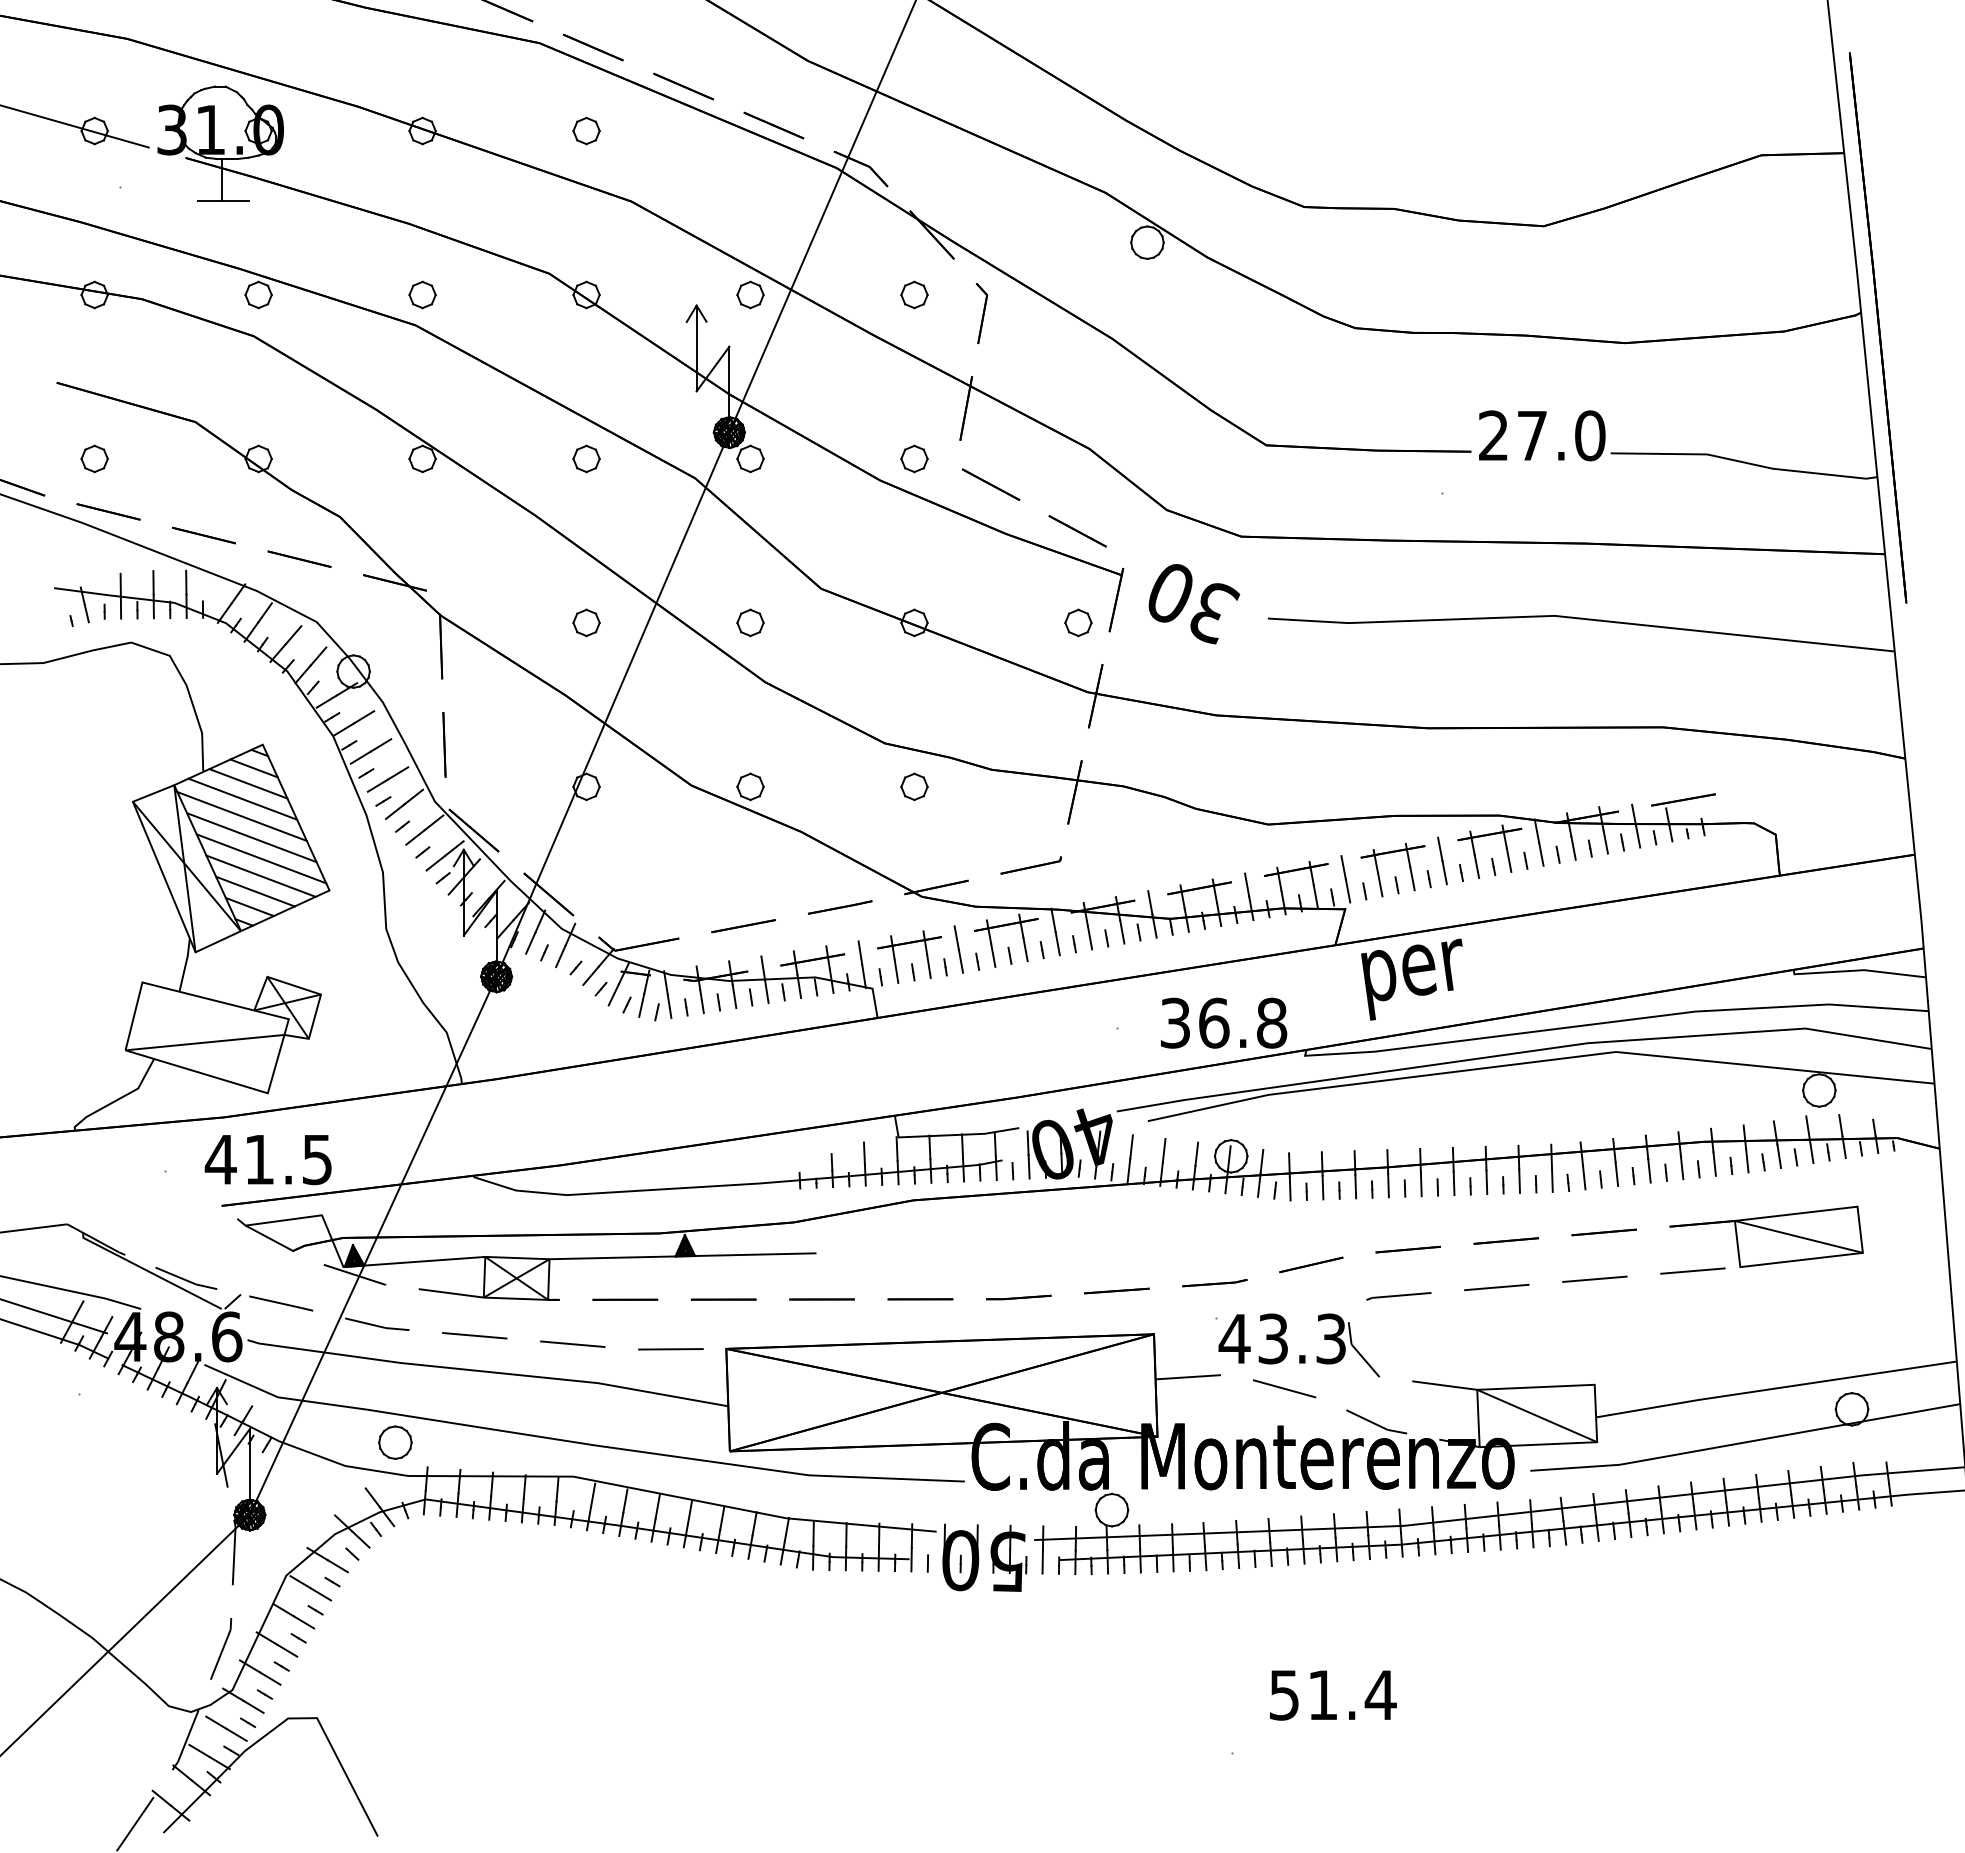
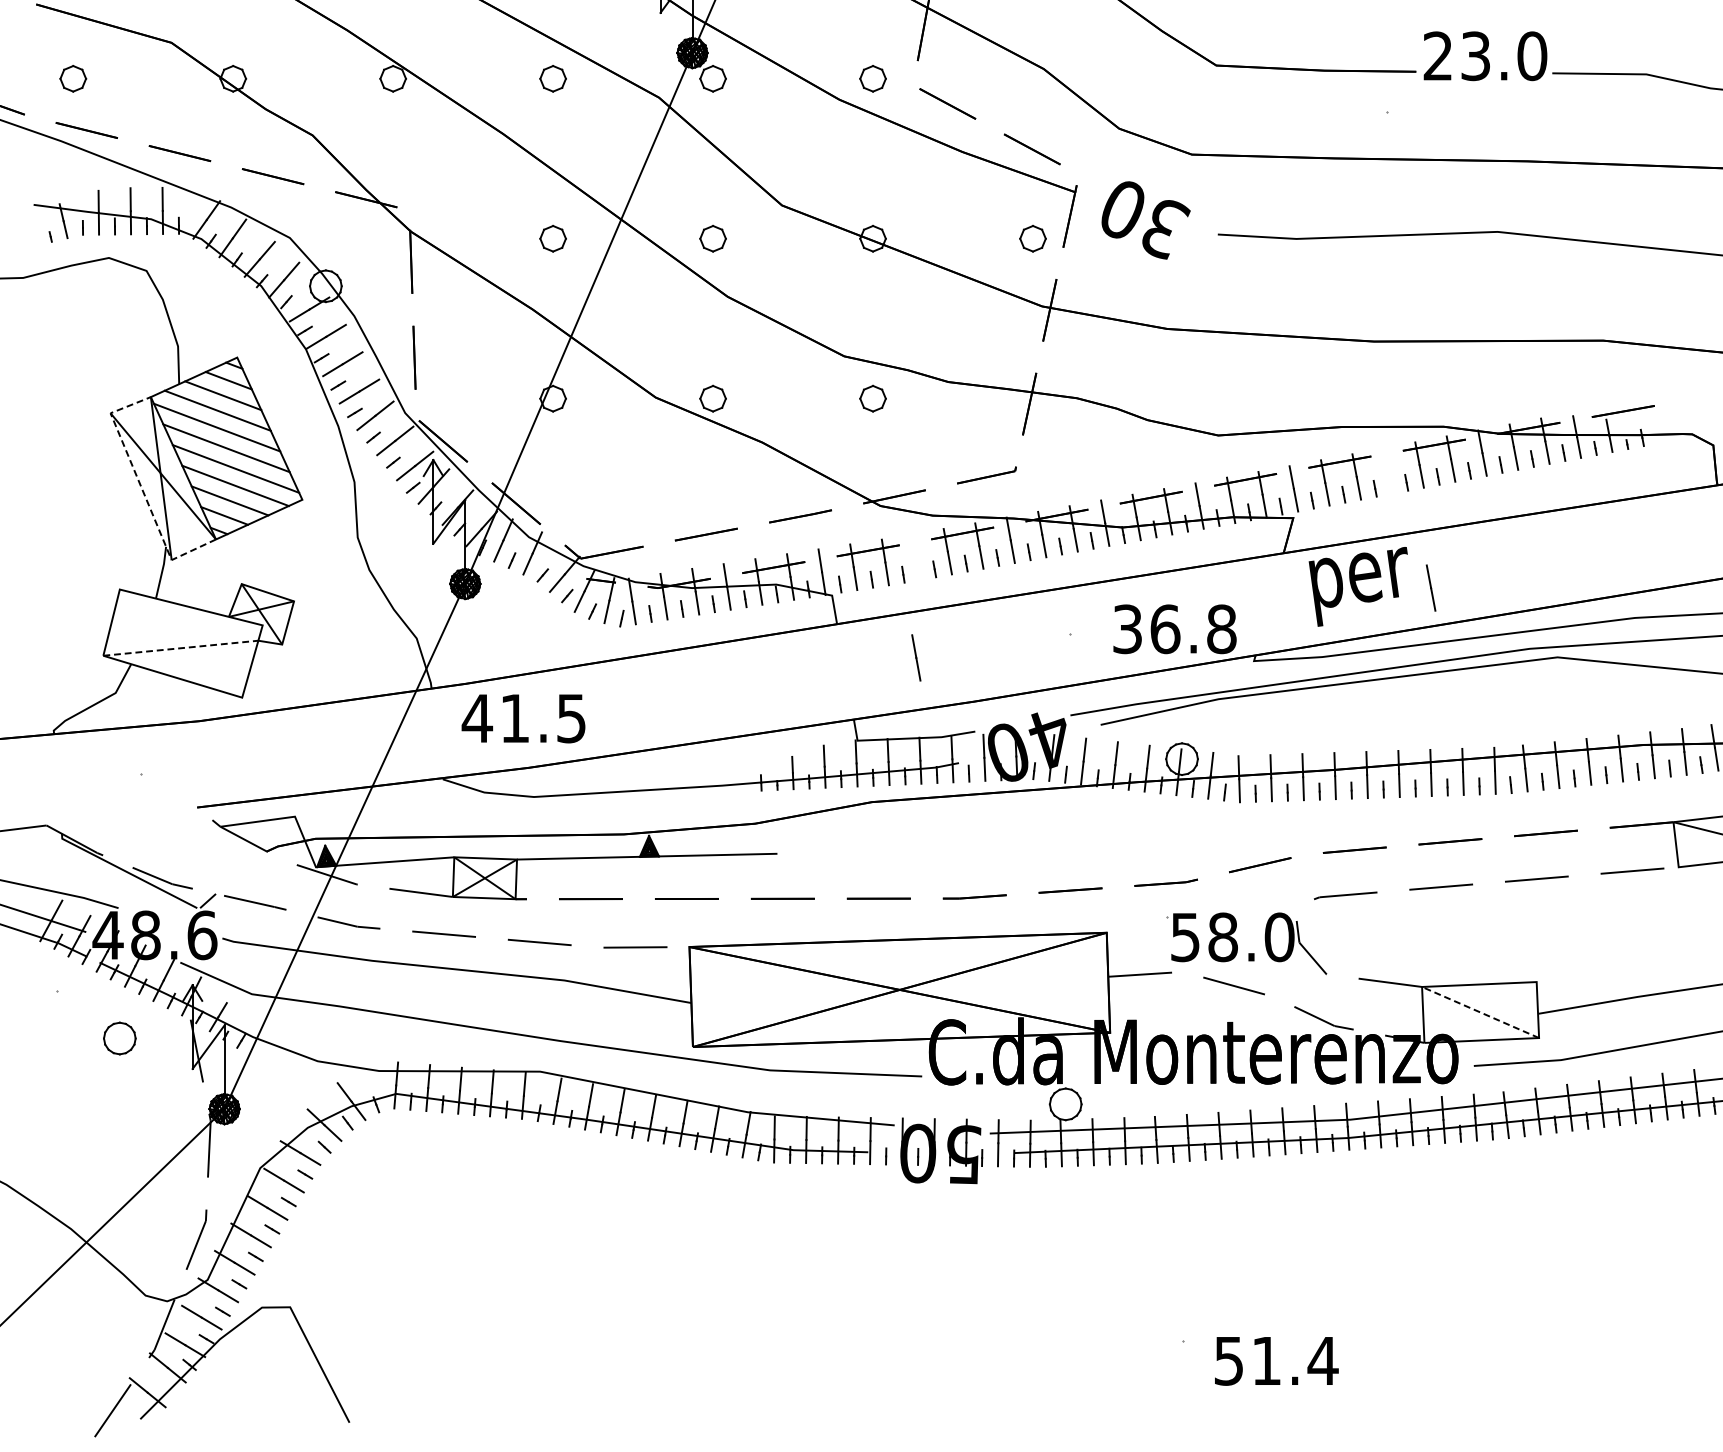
text: (1531, 435) -> (1475, 55), 27.0 -> 23.0
line: (1442, 860) -> (1431, 587), moved
line: (165, 879) -> (142, 489), solid -> dashed
line: (958, 949) -> (915, 657), moved
line: (205, 1042) -> (181, 648), solid -> dashed
text: (267, 1160) -> (522, 719), moved
text: (1282, 1338) -> (1232, 936), 43.3 -> 58.0
line: (1536, 1415) -> (1479, 1012), solid -> dashed
part: (395, 1442) -> (119, 1038), moved
text: (1333, 1695) -> (1276, 1361), moved

